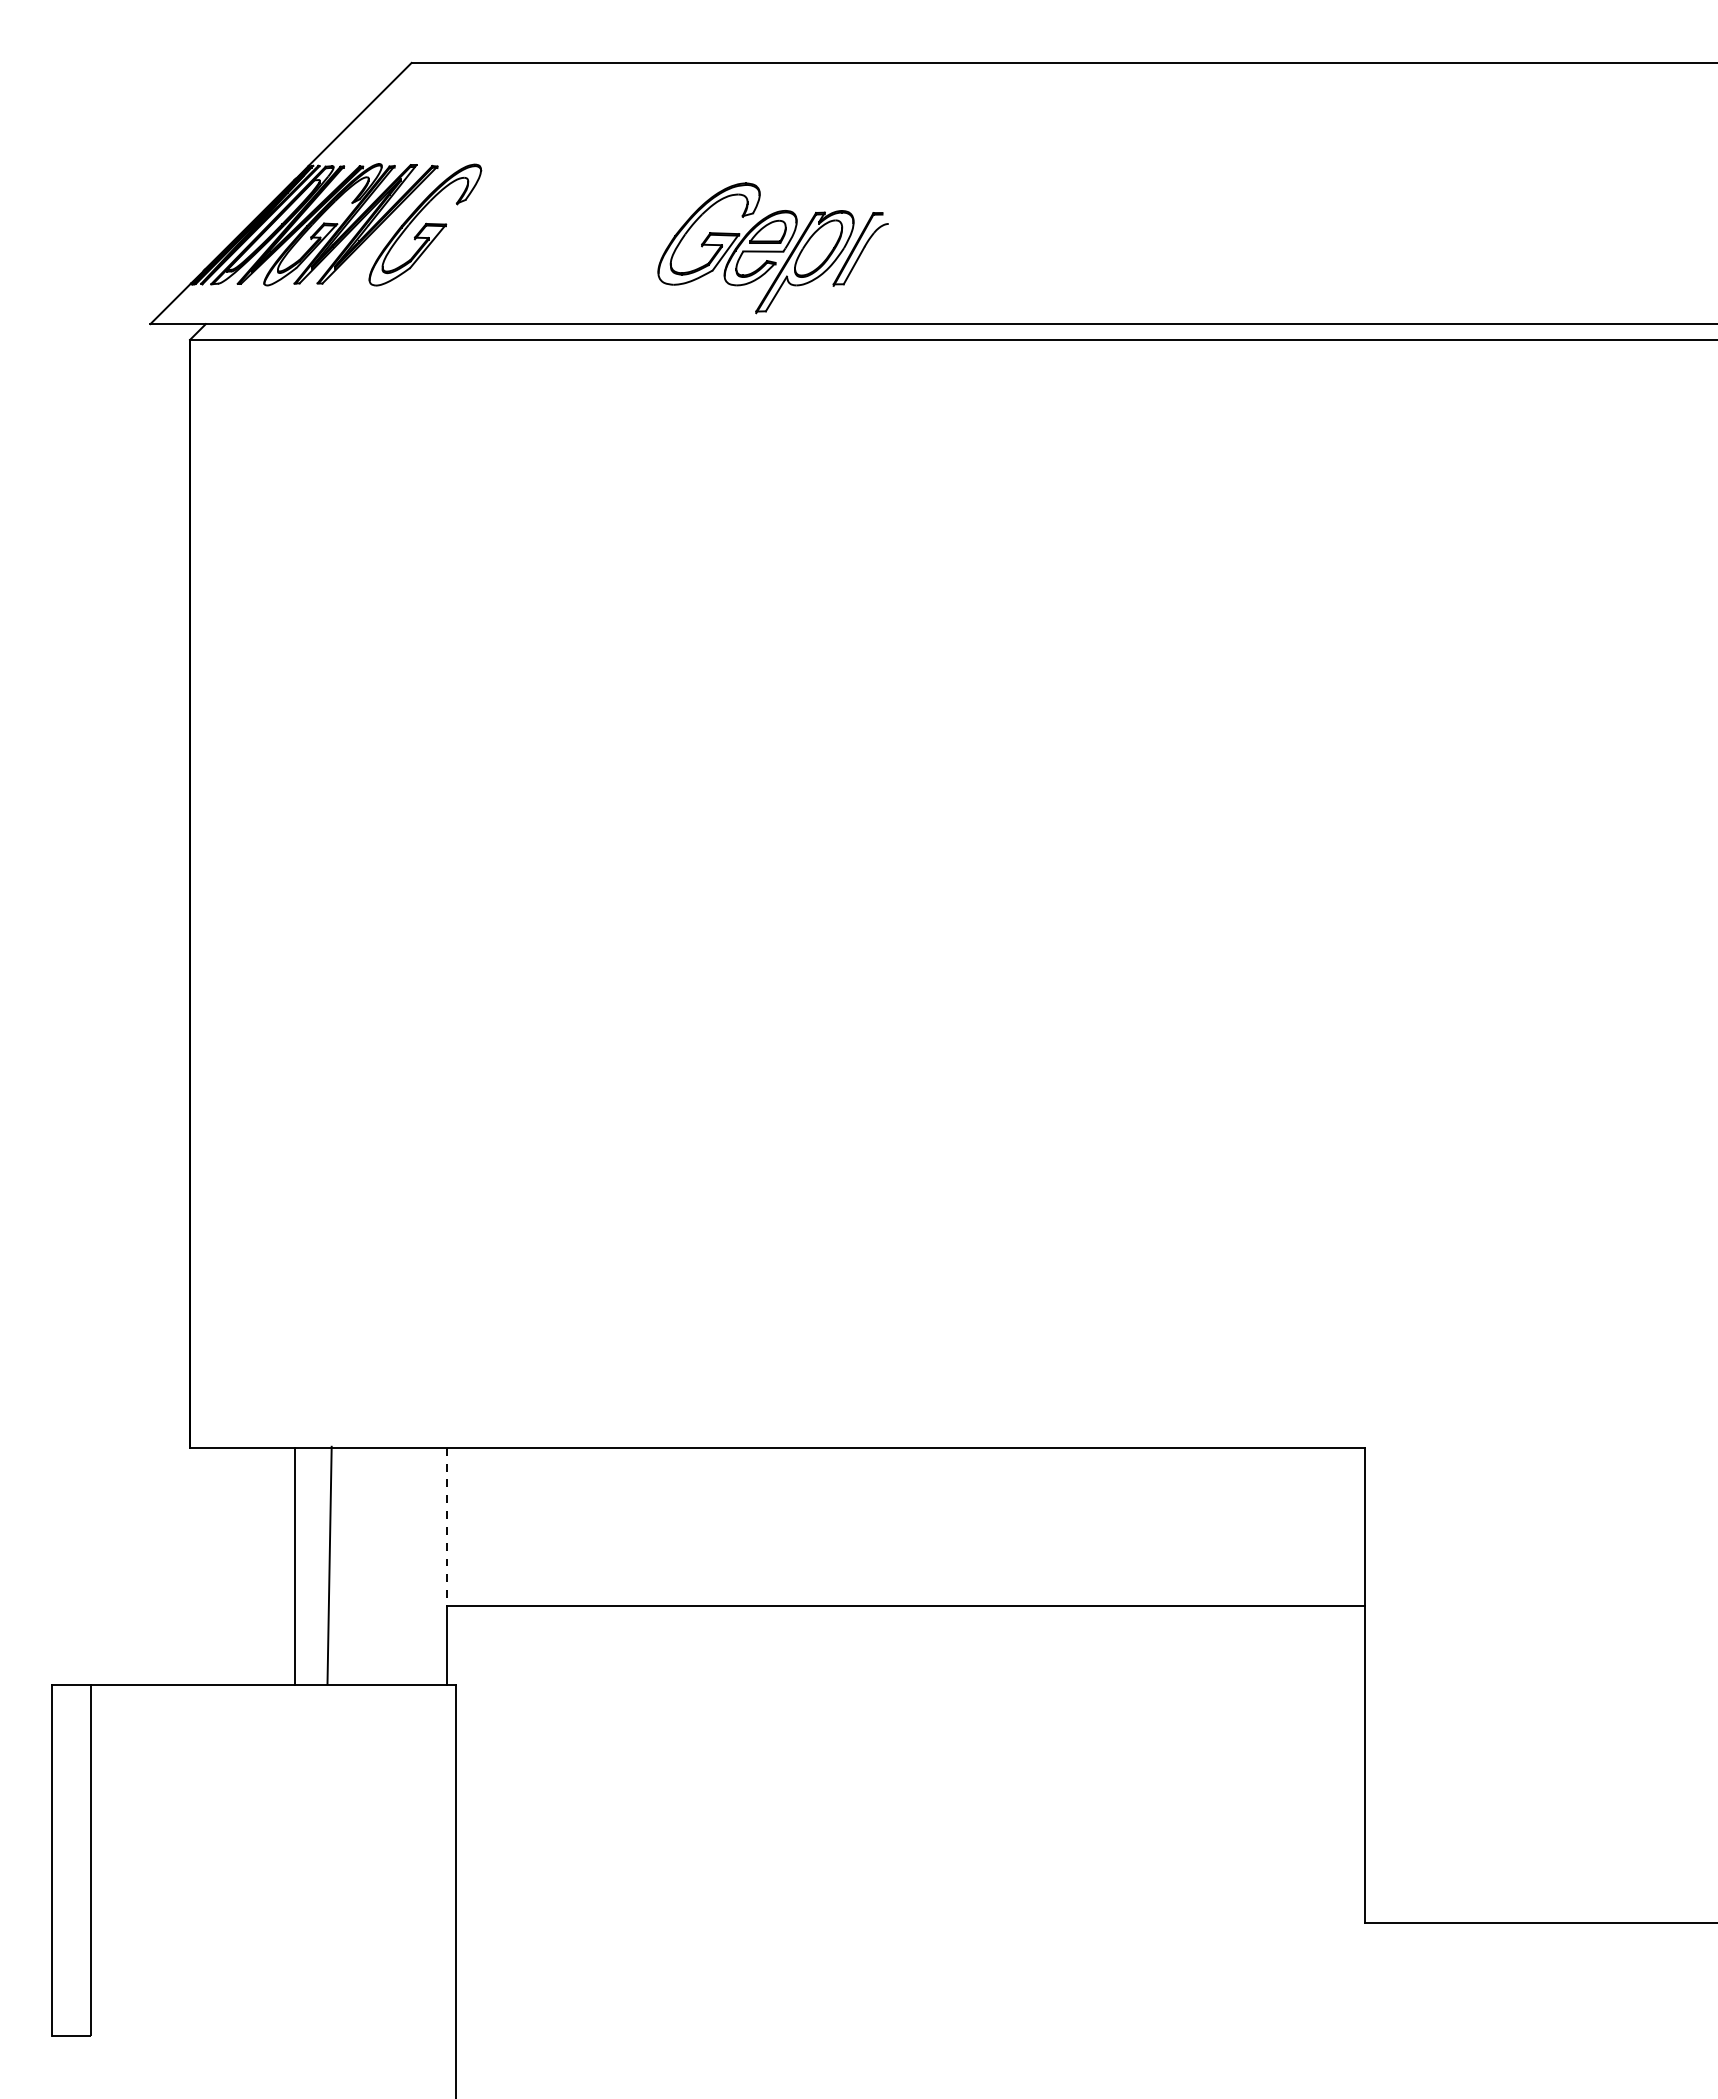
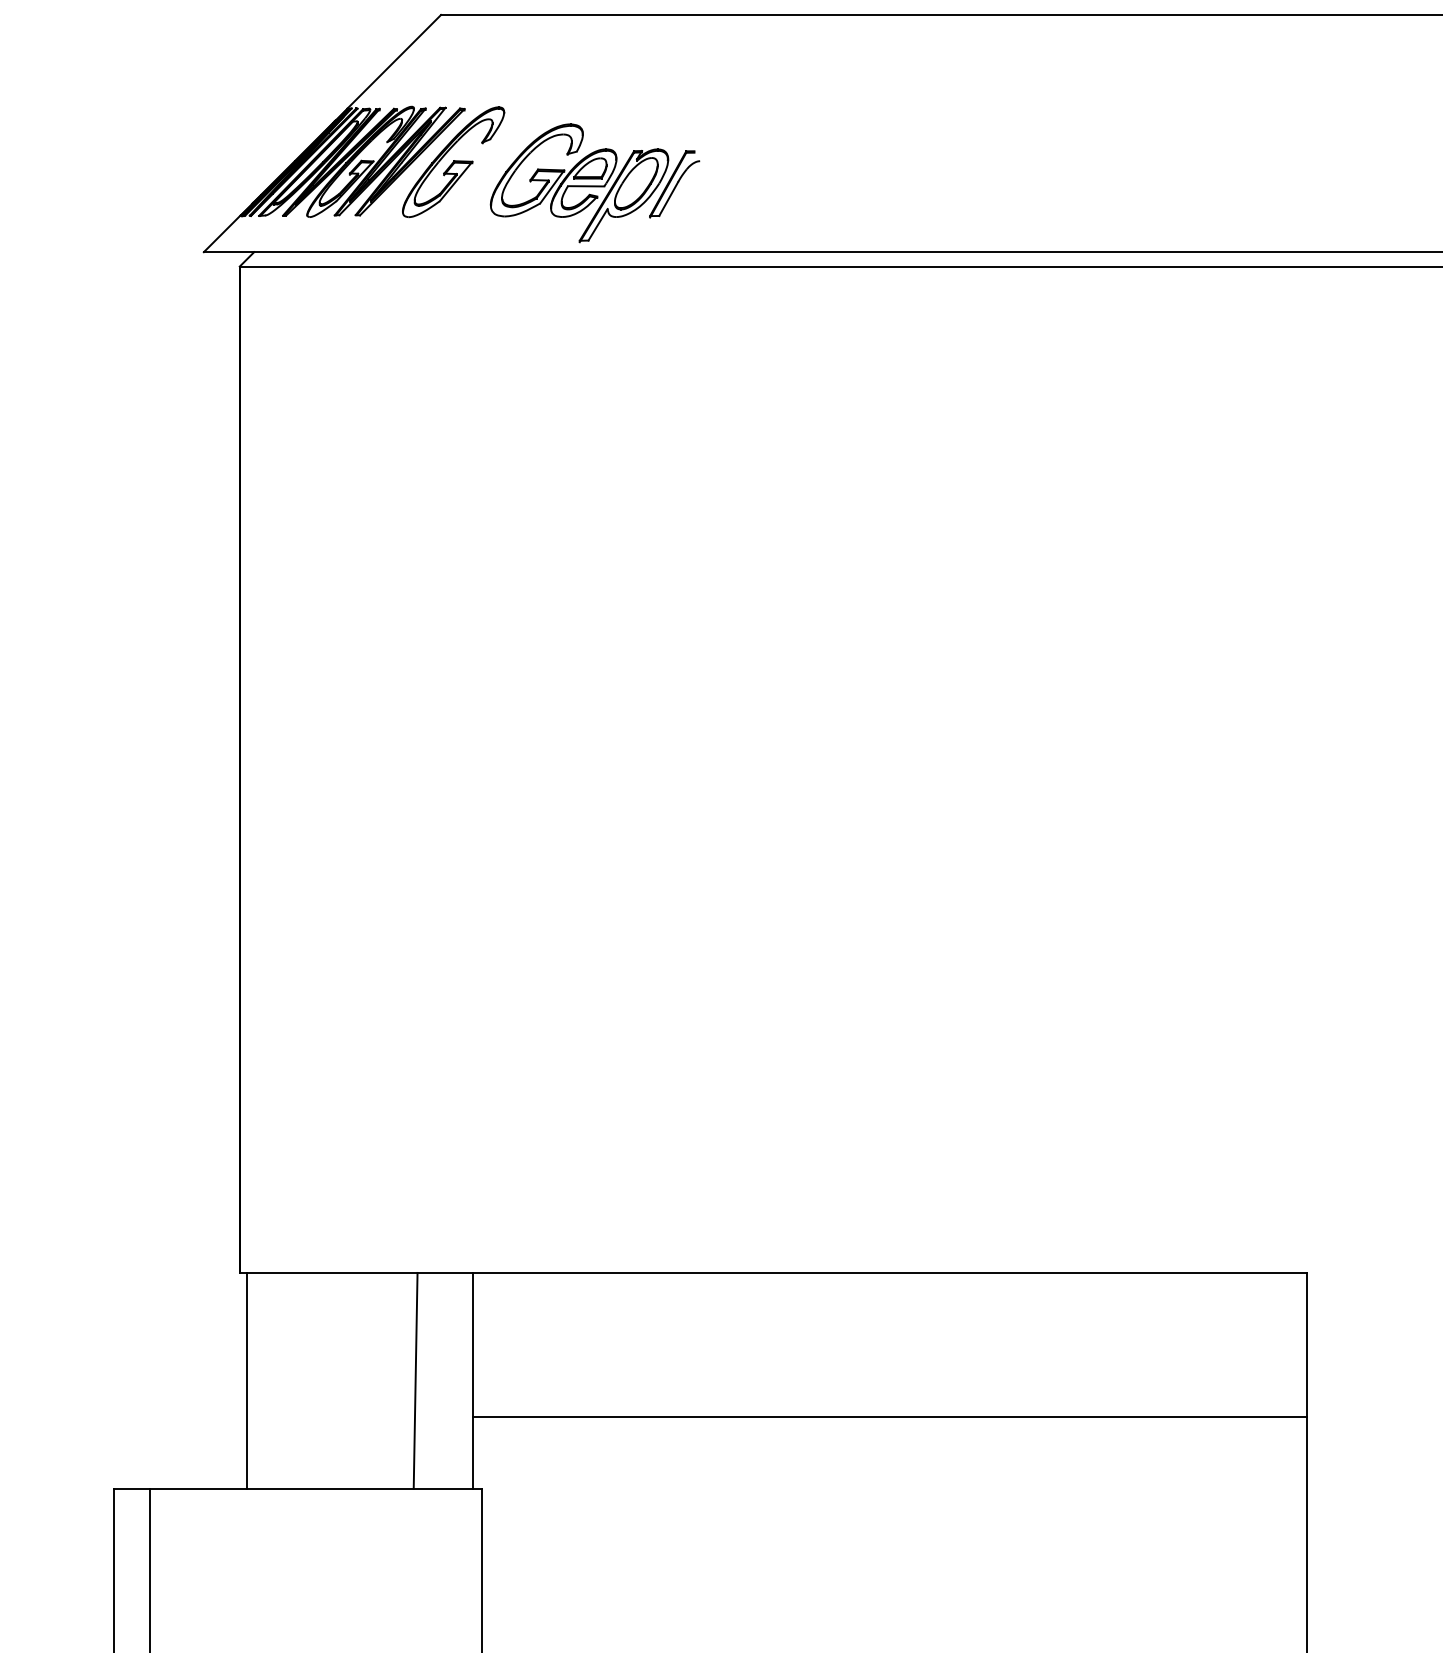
part: (772, 248) -> (594, 183), moved
line: (447, 1527) -> (473, 1345), dashed -> solid
line: (329, 1565) -> (415, 1380), moved
line: (294, 1566) -> (246, 1380), moved

